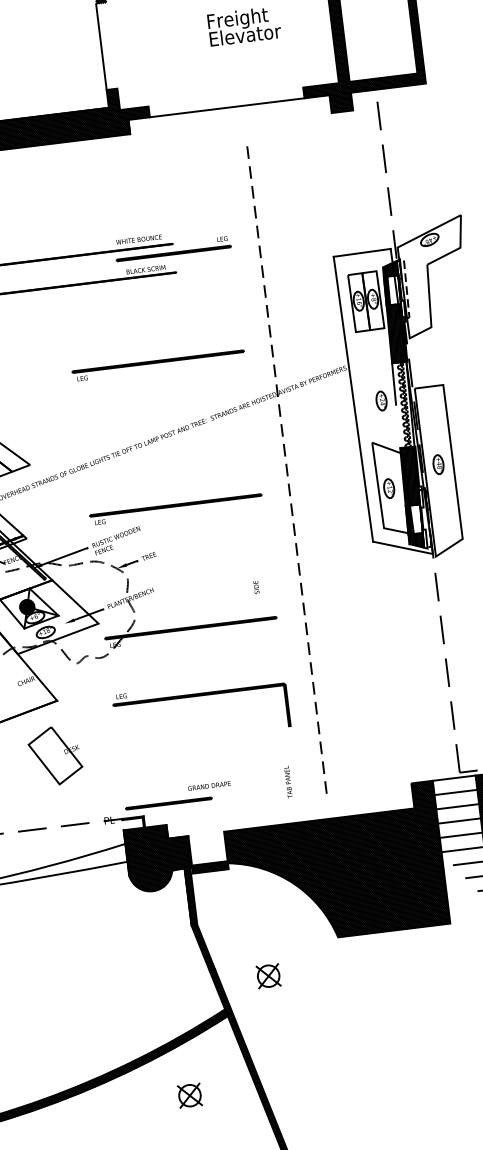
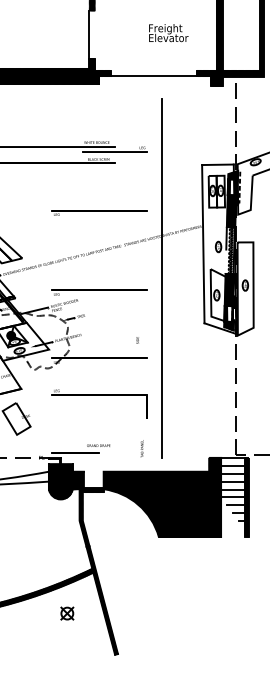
line: (287, 470) -> (162, 278), dashed -> solid
part: (268, 975) -> (118, 553), removed

